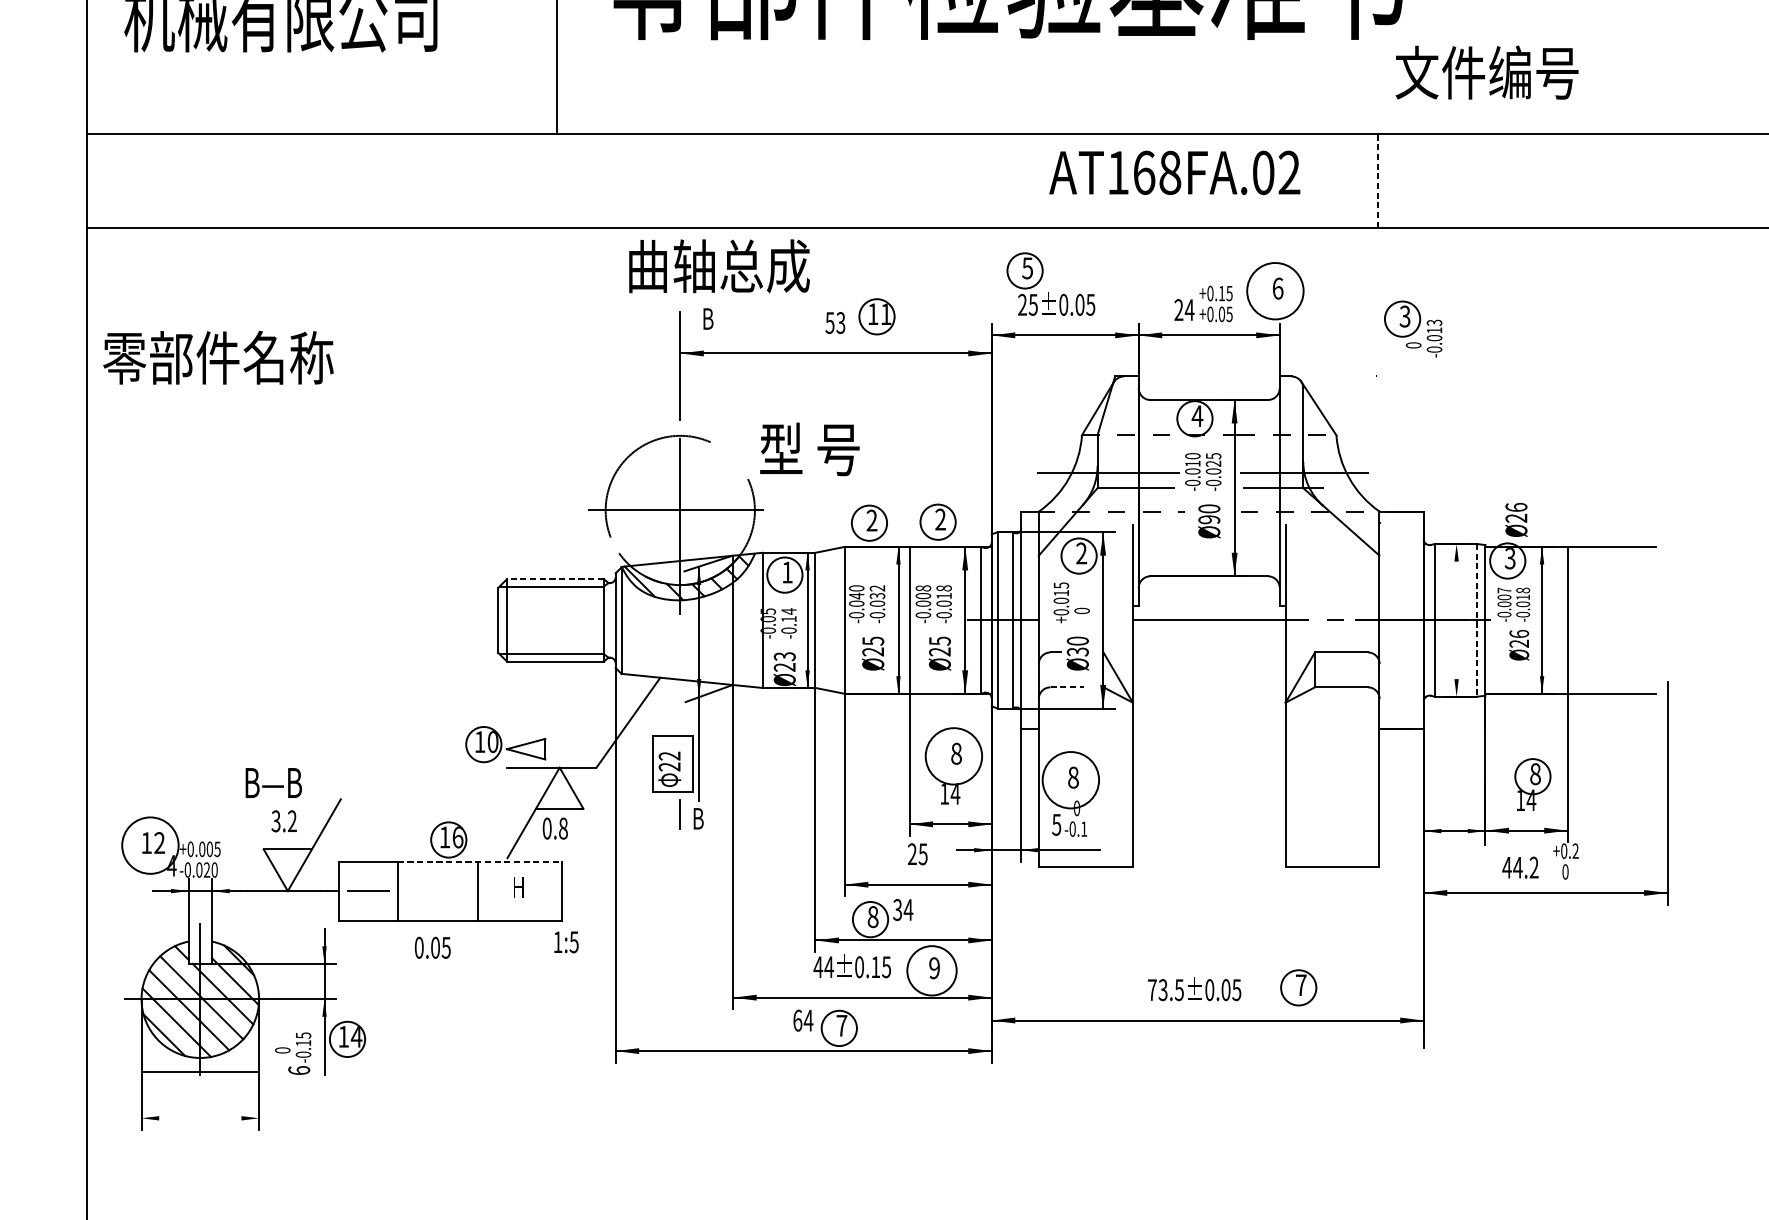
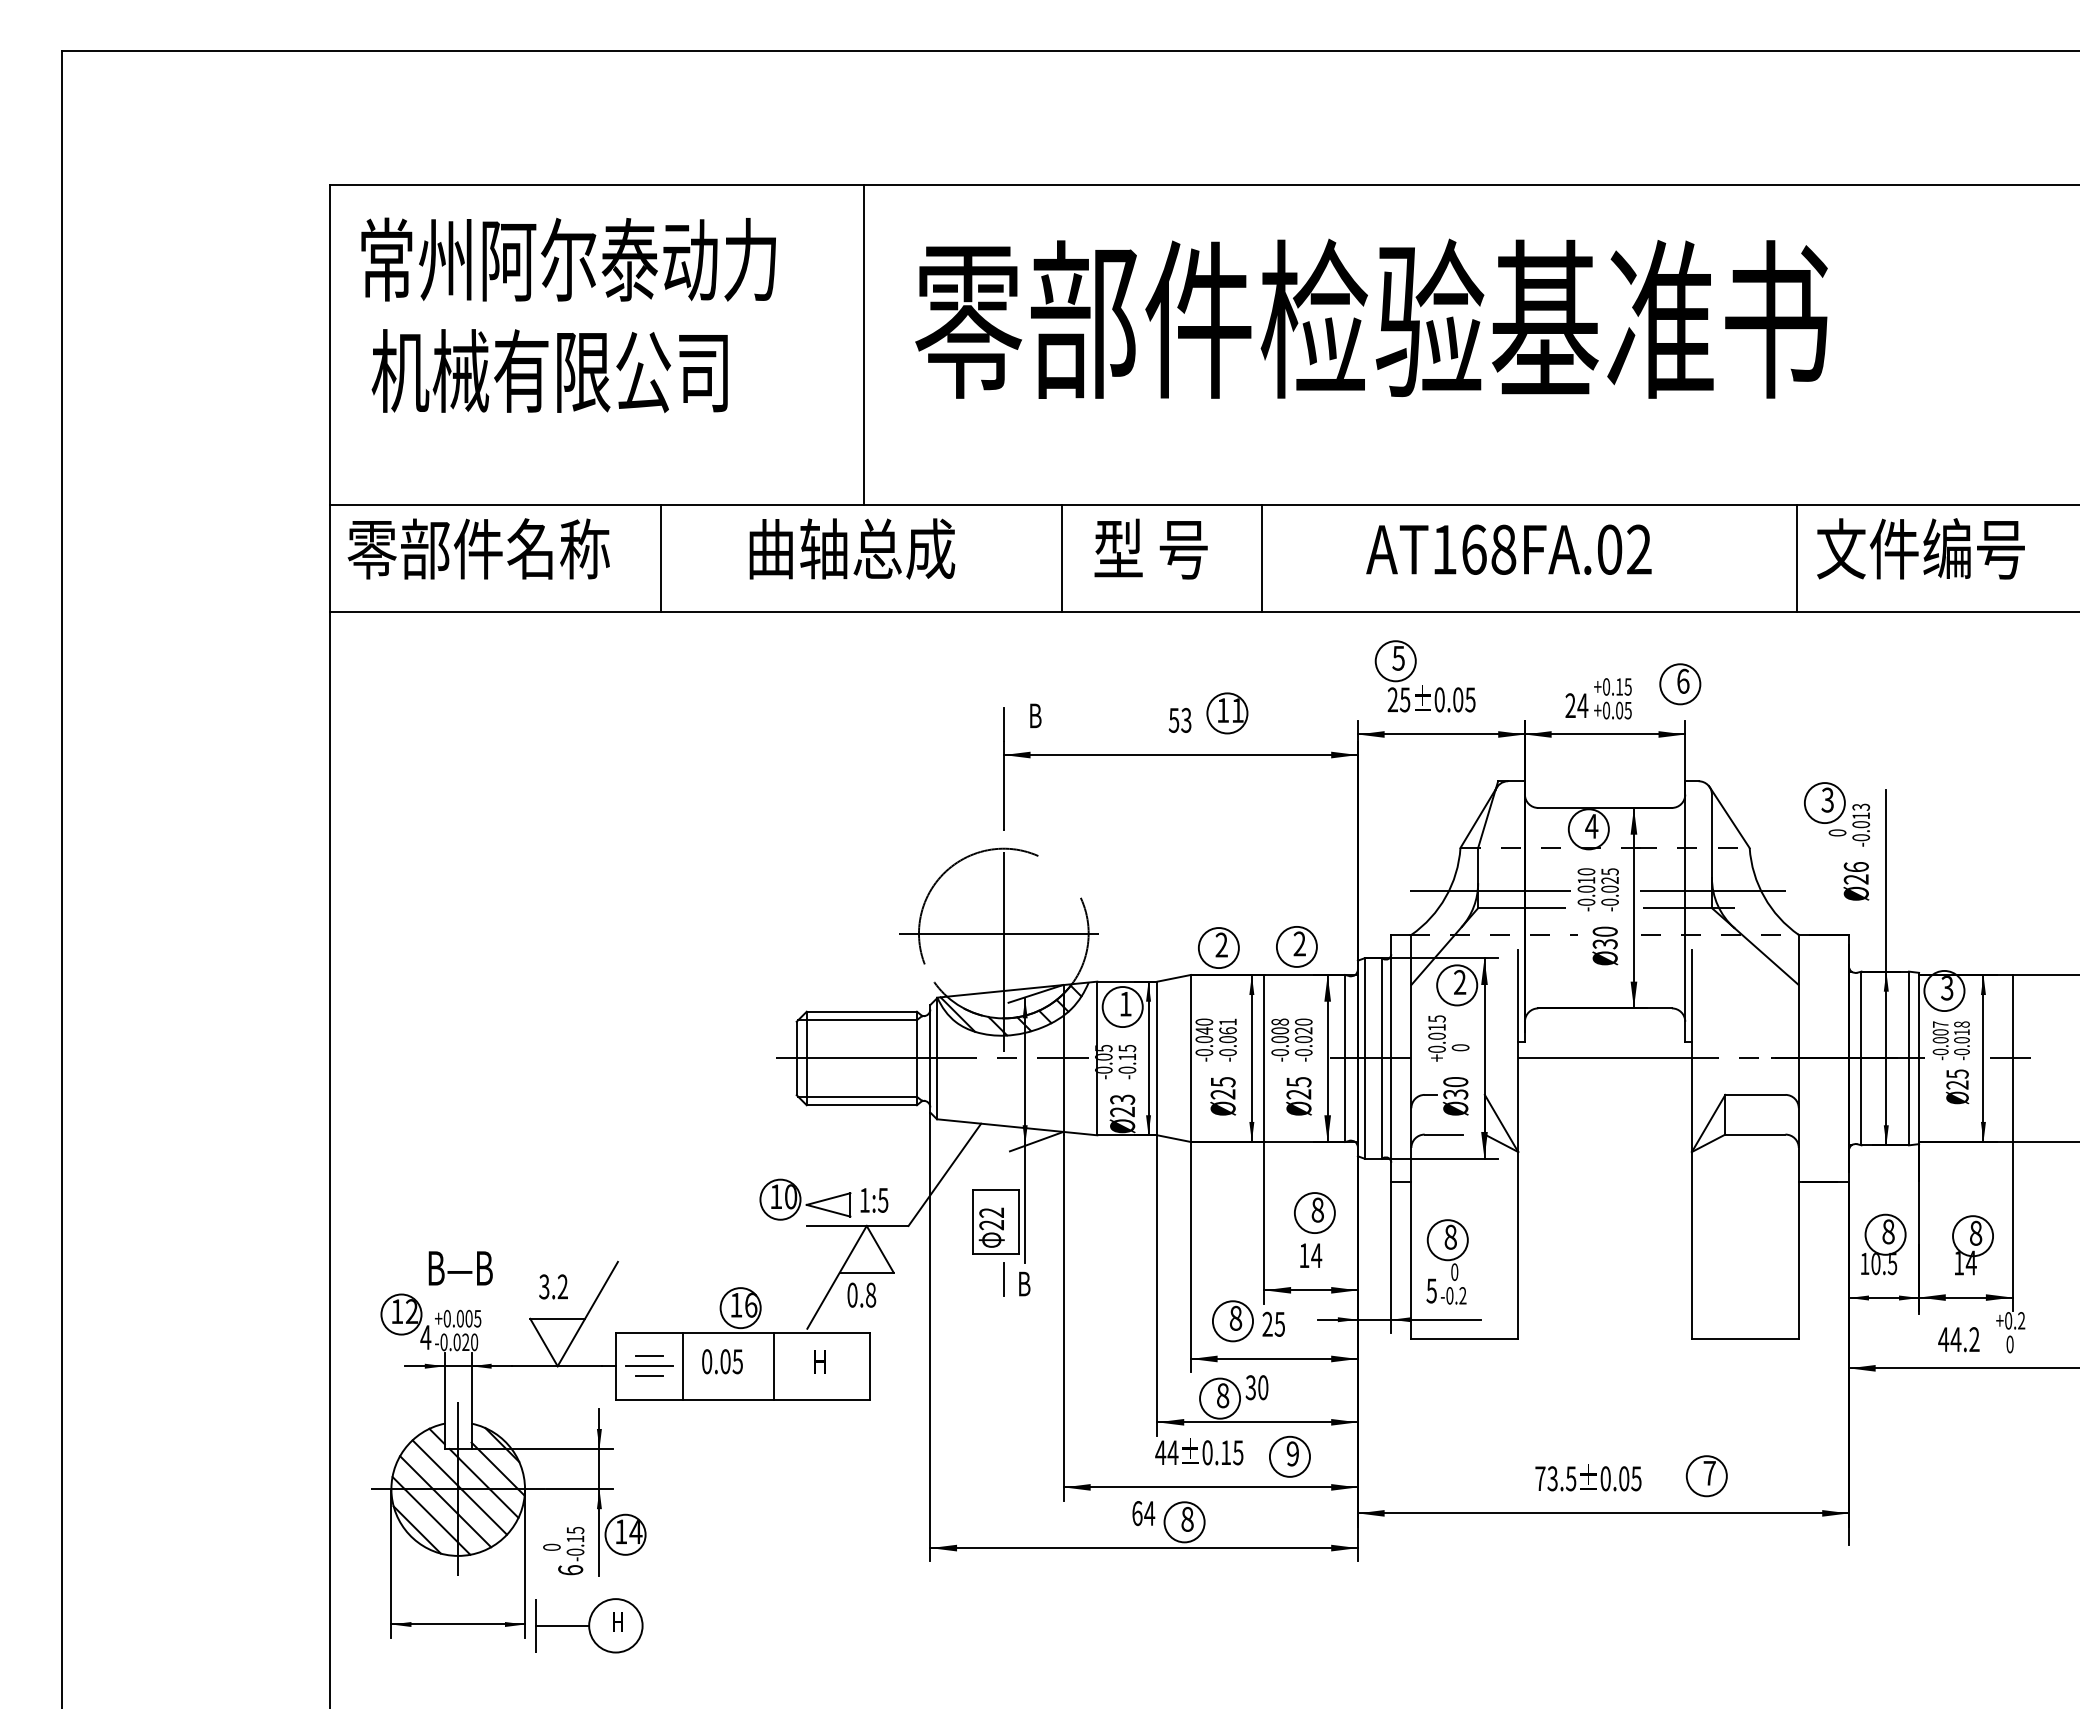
text: (1486, 72) -> (1920, 548), moved
text: (1174, 172) -> (1508, 549), moved
line: (379, 180) -> (661, 558), added
line: (731, 180) -> (1061, 558), added
line: (907, 180) -> (1262, 558), added
line: (1377, 180) -> (1796, 558), dashed -> solid
text: (719, 265) -> (852, 548), moved
circle: (1275, 291) -> (1680, 684), size x0.62
part: (1413, 329) -> (1837, 814), moved
text: (218, 357) -> (478, 548), moved
text: (809, 448) -> (1150, 548), moved
text: (1209, 520) -> (1605, 944), 90 -> 30
text: (1516, 520) -> (1856, 881), moved
line: (1456, 540) -> (1886, 967), added
line: (555, 579) -> (861, 1011), dashed -> solid
text: (877, 592) -> (1227, 1026), -0.032 -> -0.061
text: (943, 592) -> (1303, 1026), -0.018 -> -0.020
text: (789, 611) -> (1127, 1048), -0.14 -> -0.15
line: (617, 620) -> (932, 1058), added
line: (1477, 620) -> (1909, 1058), dashed -> solid
line: (1565, 620) -> (2010, 1058), added
text: (1519, 633) -> (1957, 1073), 26 -> 25
line: (1067, 687) -> (1444, 1134), dashed -> solid
circle: (953, 756) -> (1314, 1213), size x0.62
circle: (1070, 780) -> (1447, 1240), size x0.62
text: (273, 783) -> (460, 1268), moved
part: (1454, 784) -> (1883, 1244), added
text: (1083, 828) -> (1462, 1295), -0.1 -> -0.2
circle: (150, 845) -> (401, 1314), size x0.62
part: (881, 851) -> (1232, 1321), added
line: (480, 861) -> (776, 1332), dashed -> solid
line: (367, 882) -> (648, 1356), added
line: (368, 899) -> (649, 1375), added
text: (907, 909) -> (1262, 1387), 34 -> 30
text: (566, 942) -> (874, 1200), moved
text: (432, 947) -> (722, 1361), moved
circle: (931, 970) -> (1289, 1456), size x0.71
text: (841, 1025) -> (1187, 1518), 7 -> 8
line: (200, 1071) -> (458, 1624), moved
part: (315, 1119) -> (589, 1625), added

